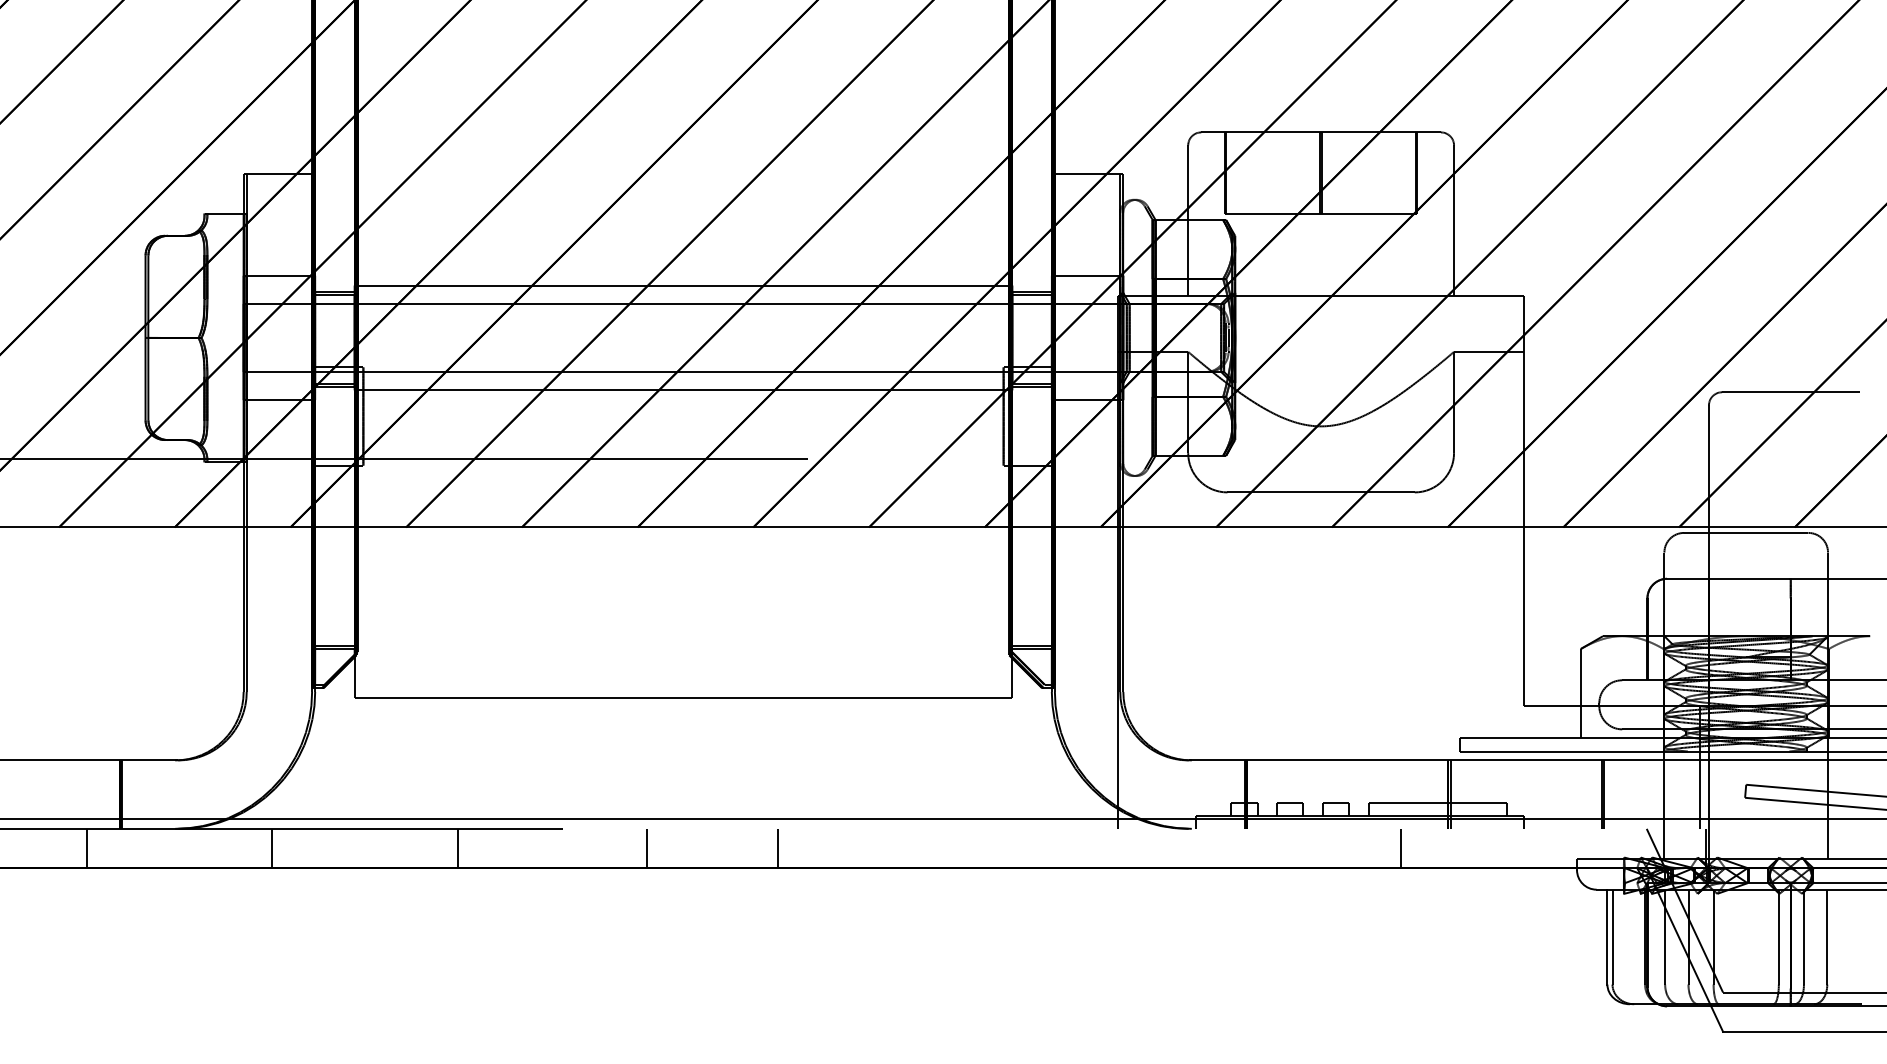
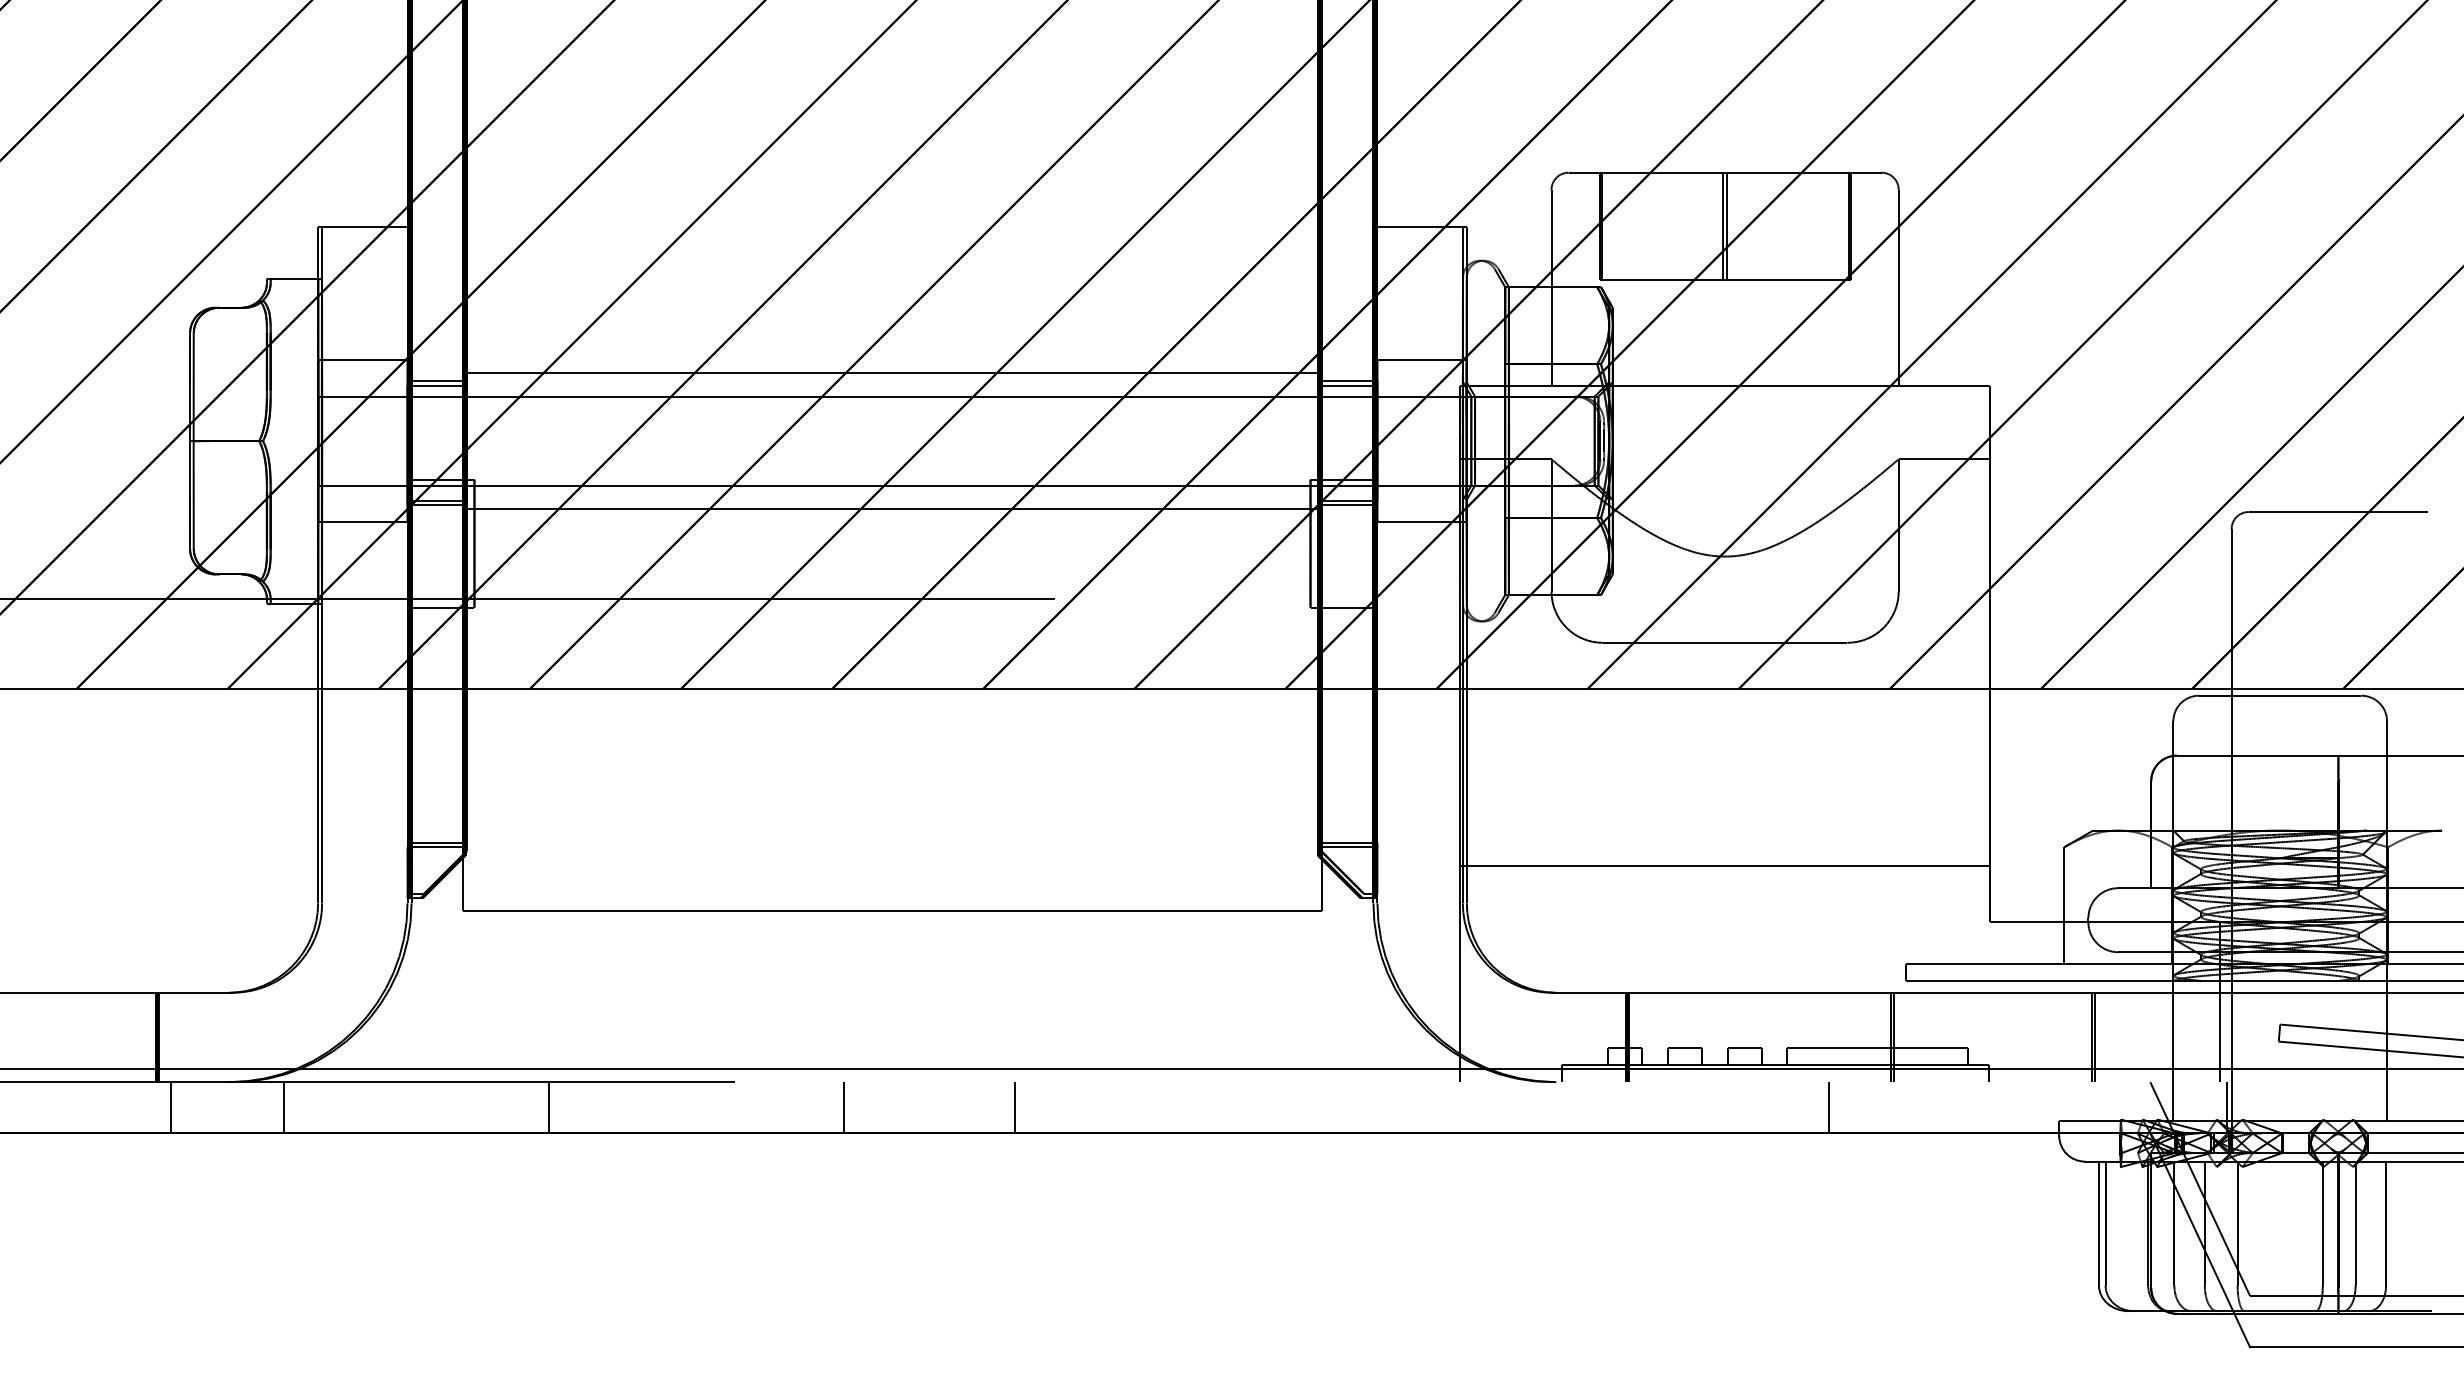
line: (1321, 663) -> (1725, 866), added
line: (86, 848) -> (171, 1107), moved
line: (272, 848) -> (284, 1107), moved
line: (458, 848) -> (549, 1107), moved

